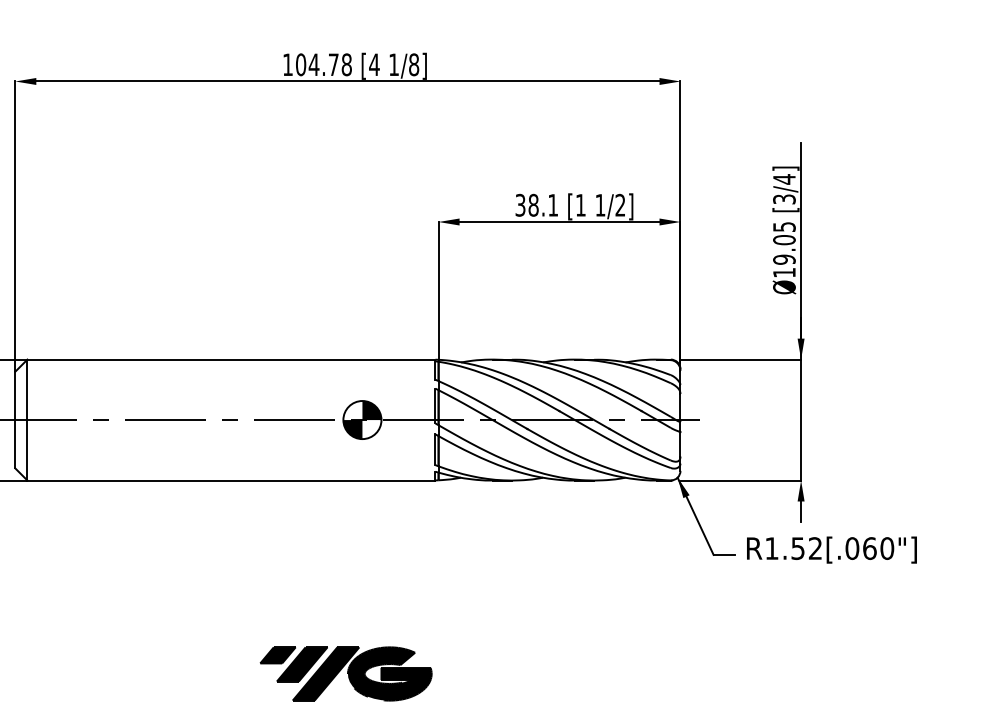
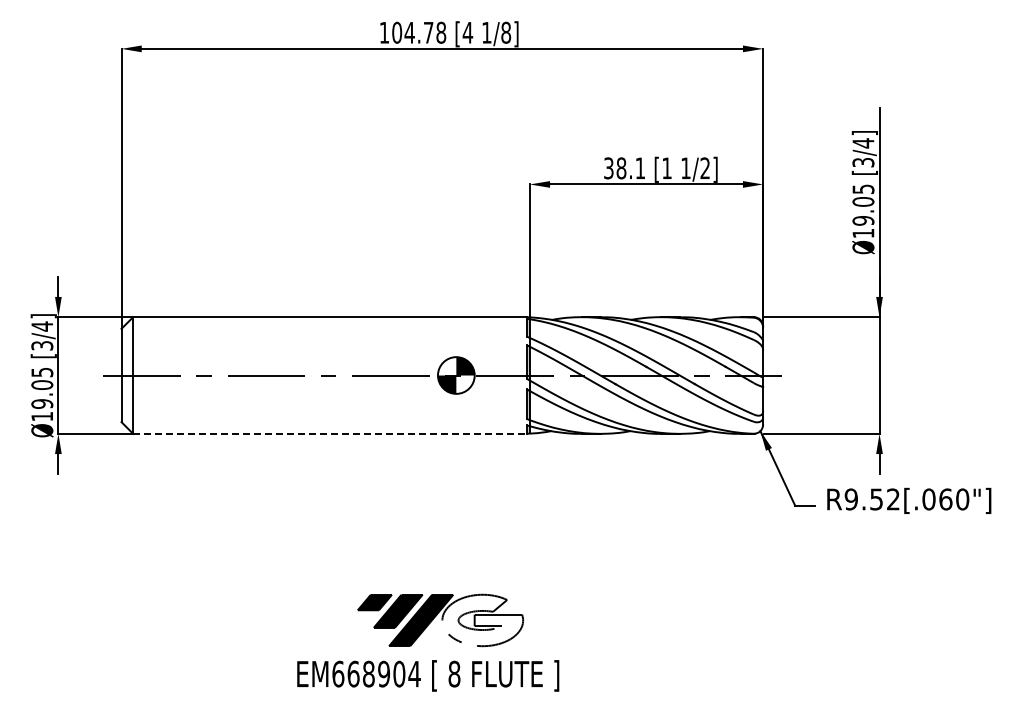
line: (230, 480) -> (329, 433), solid -> dashed
text: (771, 548) -> (850, 499), R1.52[.060"] -> R9.52[.060"]
fill: (389, 674) -> (482, 620), removed

